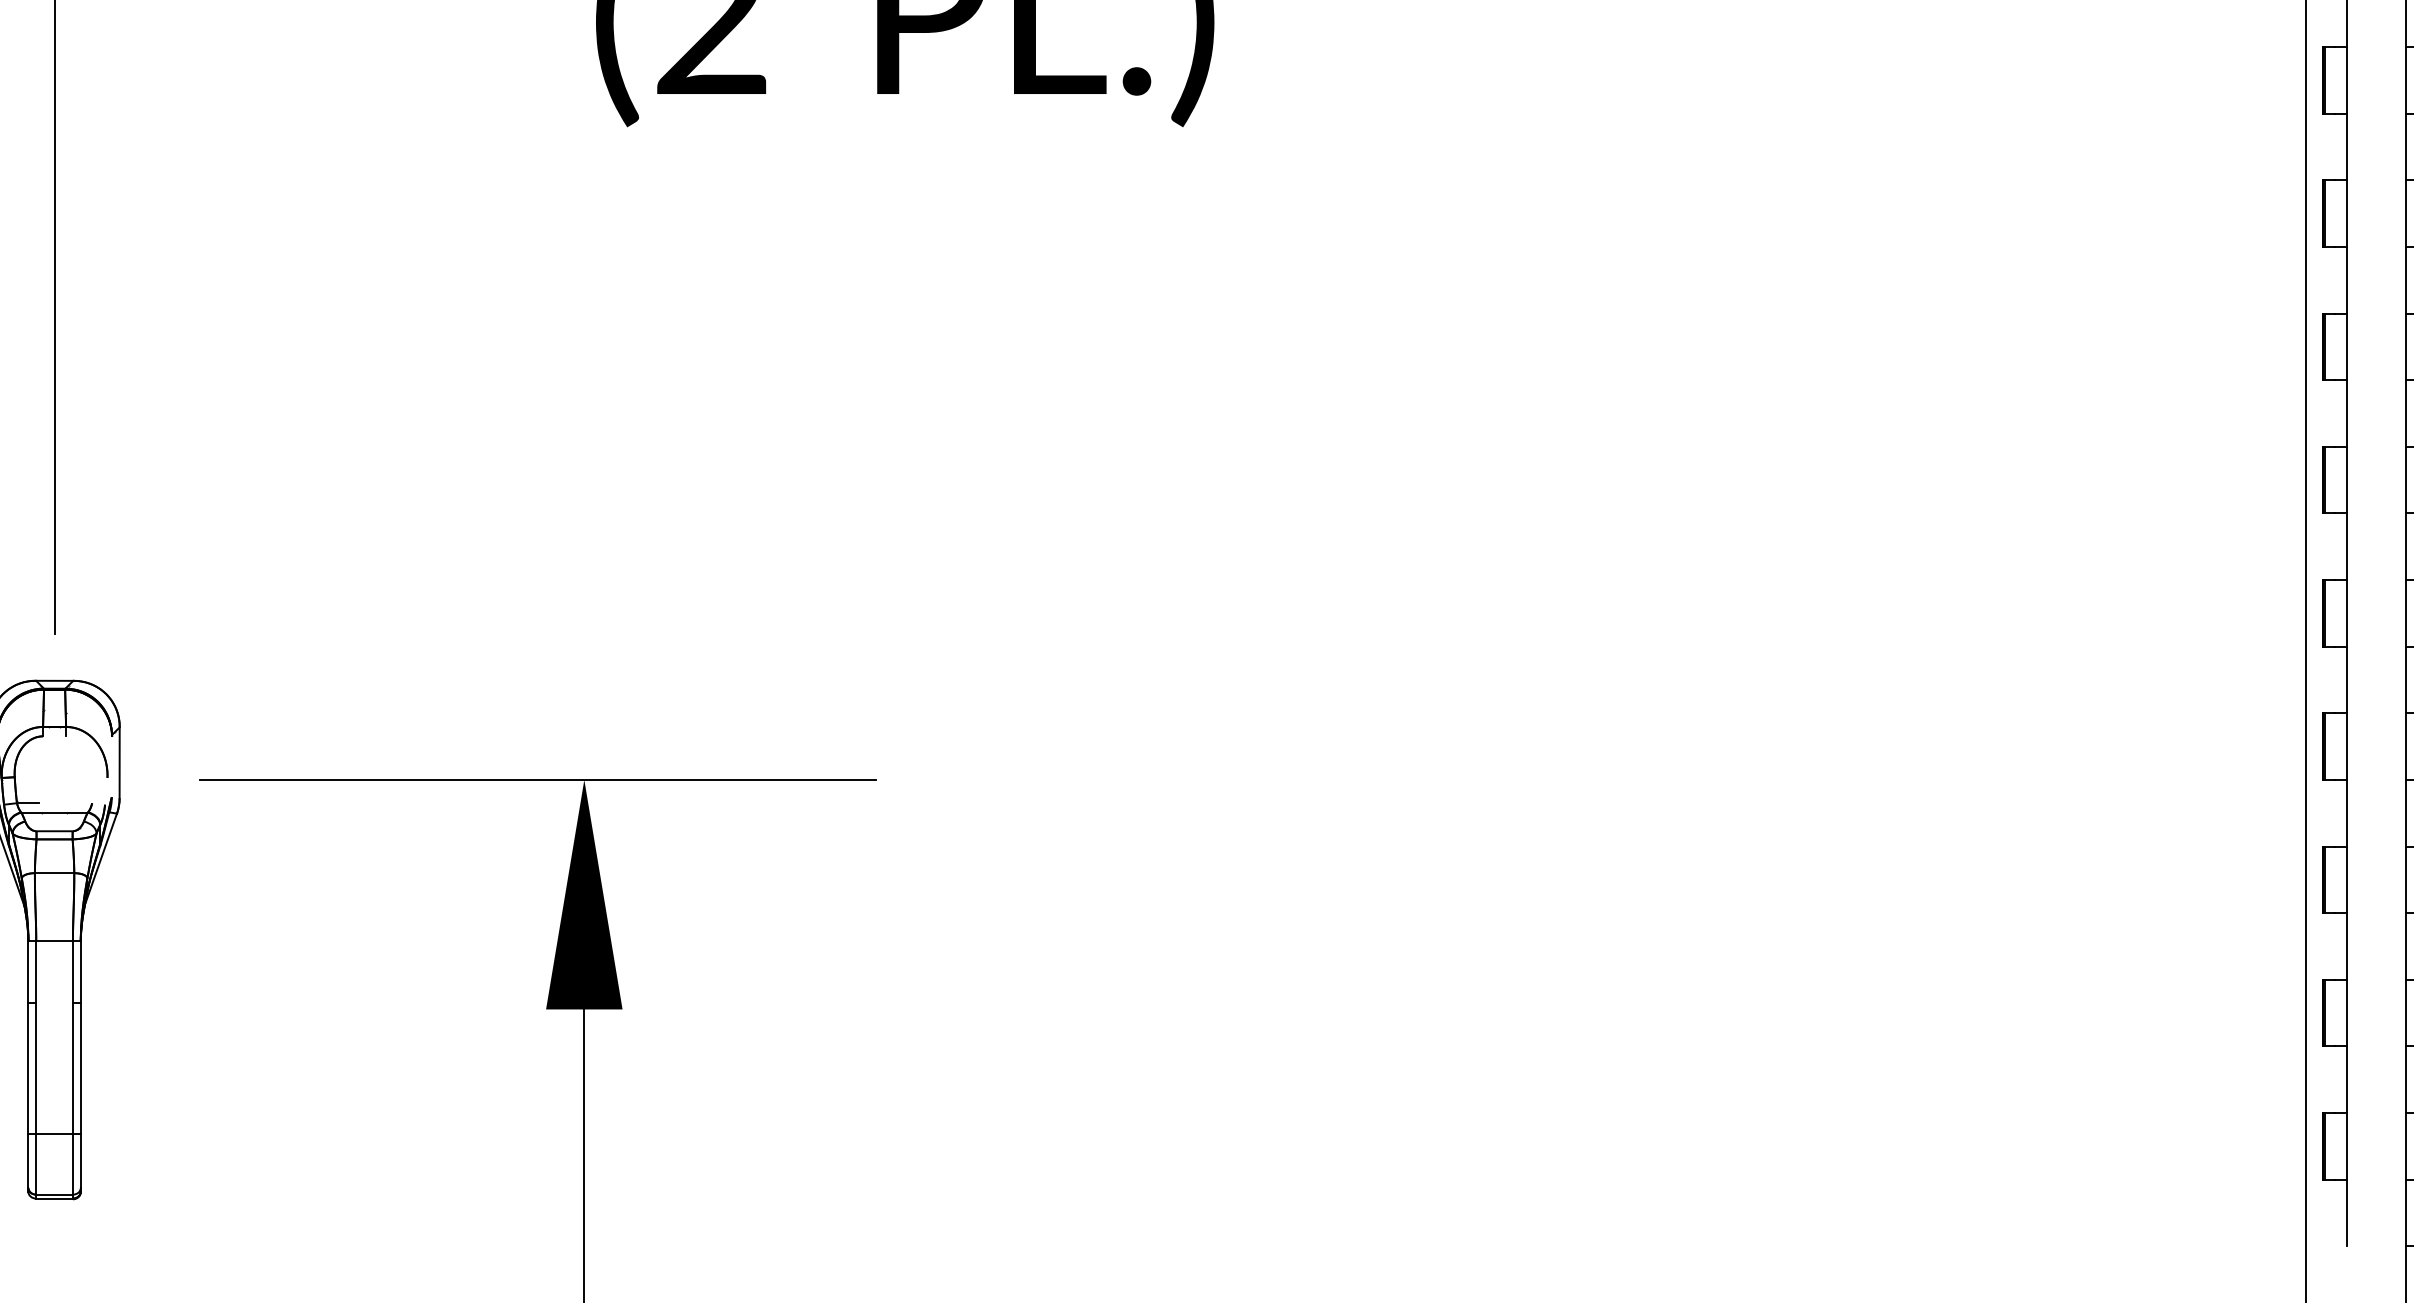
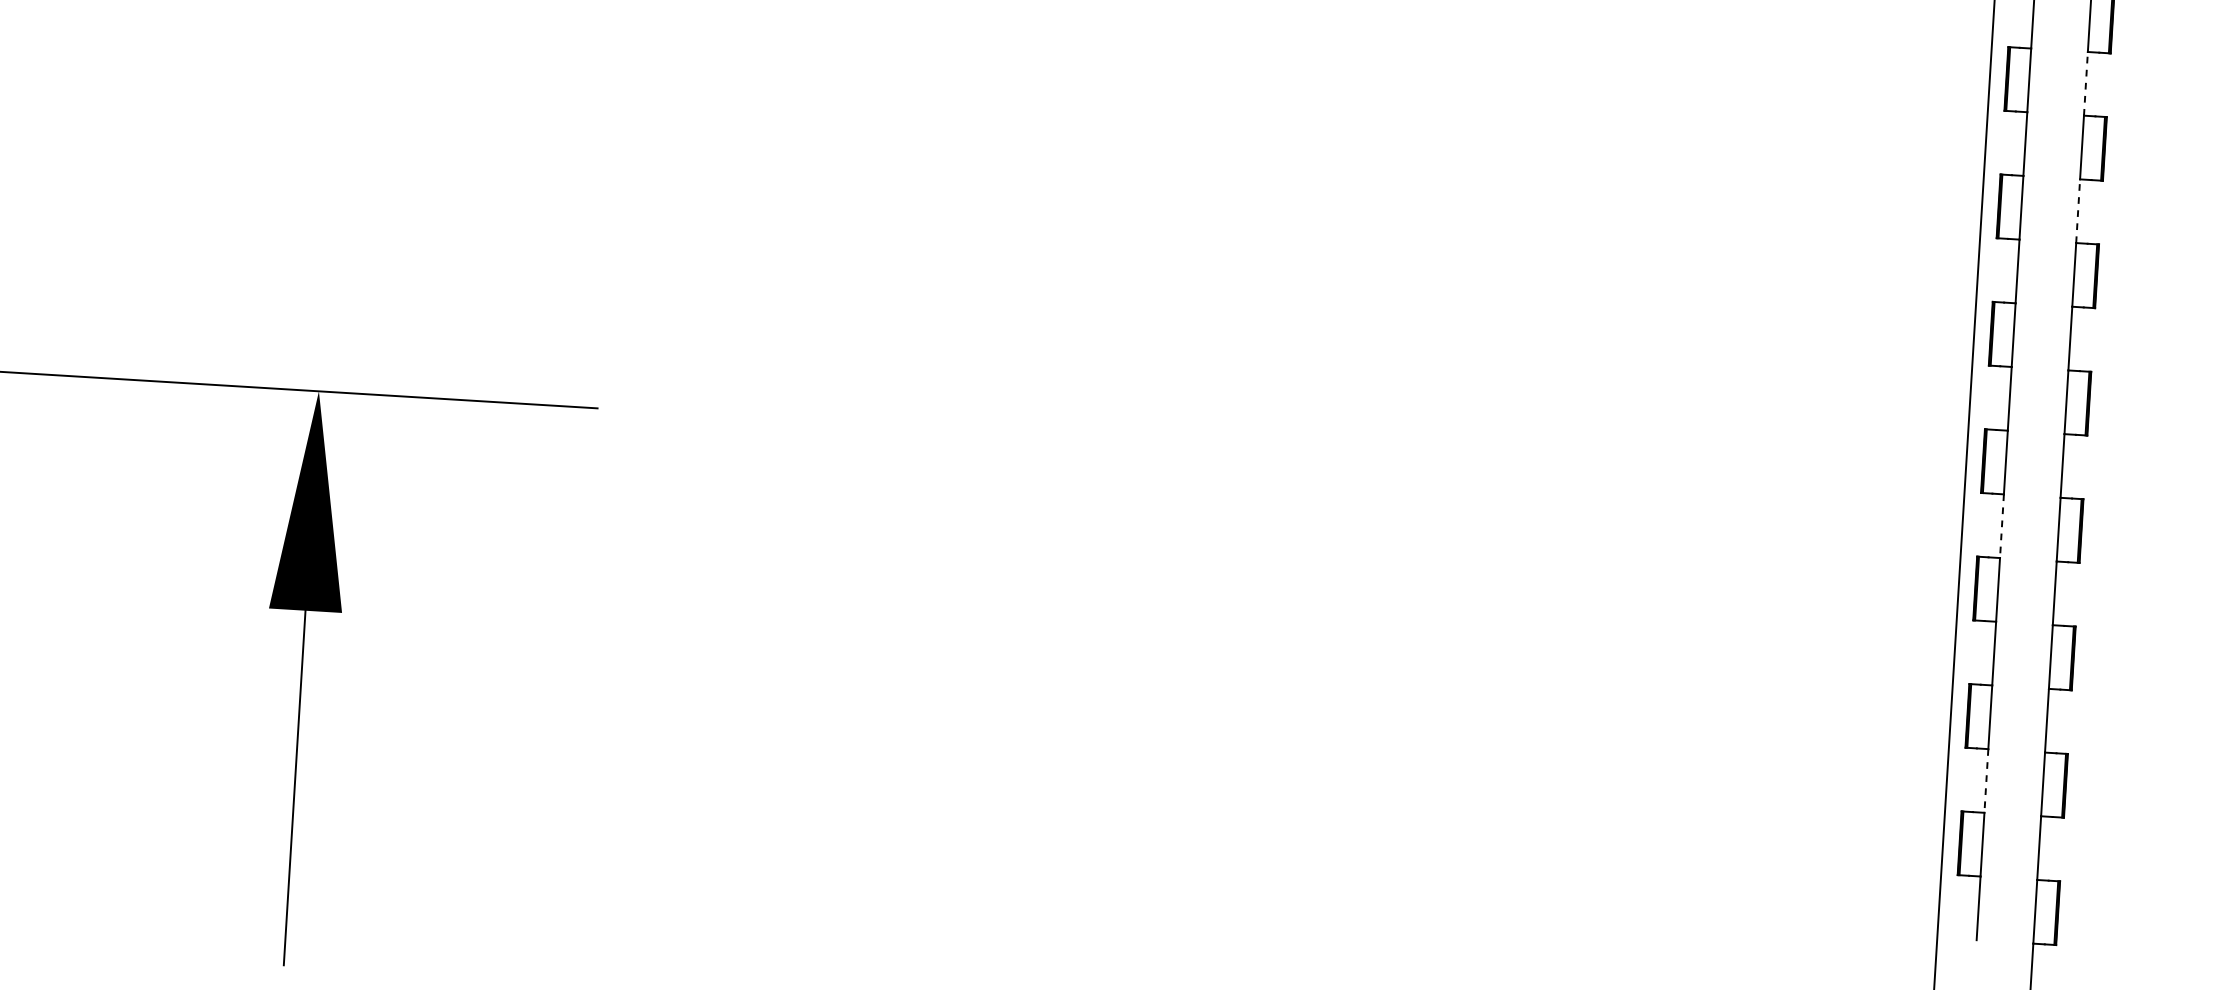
line: (2405, 346) -> (2085, 83), solid -> dashed
line: (2405, 479) -> (2077, 210), solid -> dashed
line: (2346, 813) -> (2001, 526), solid -> dashed
line: (2346, 1080) -> (1986, 781), solid -> dashed

